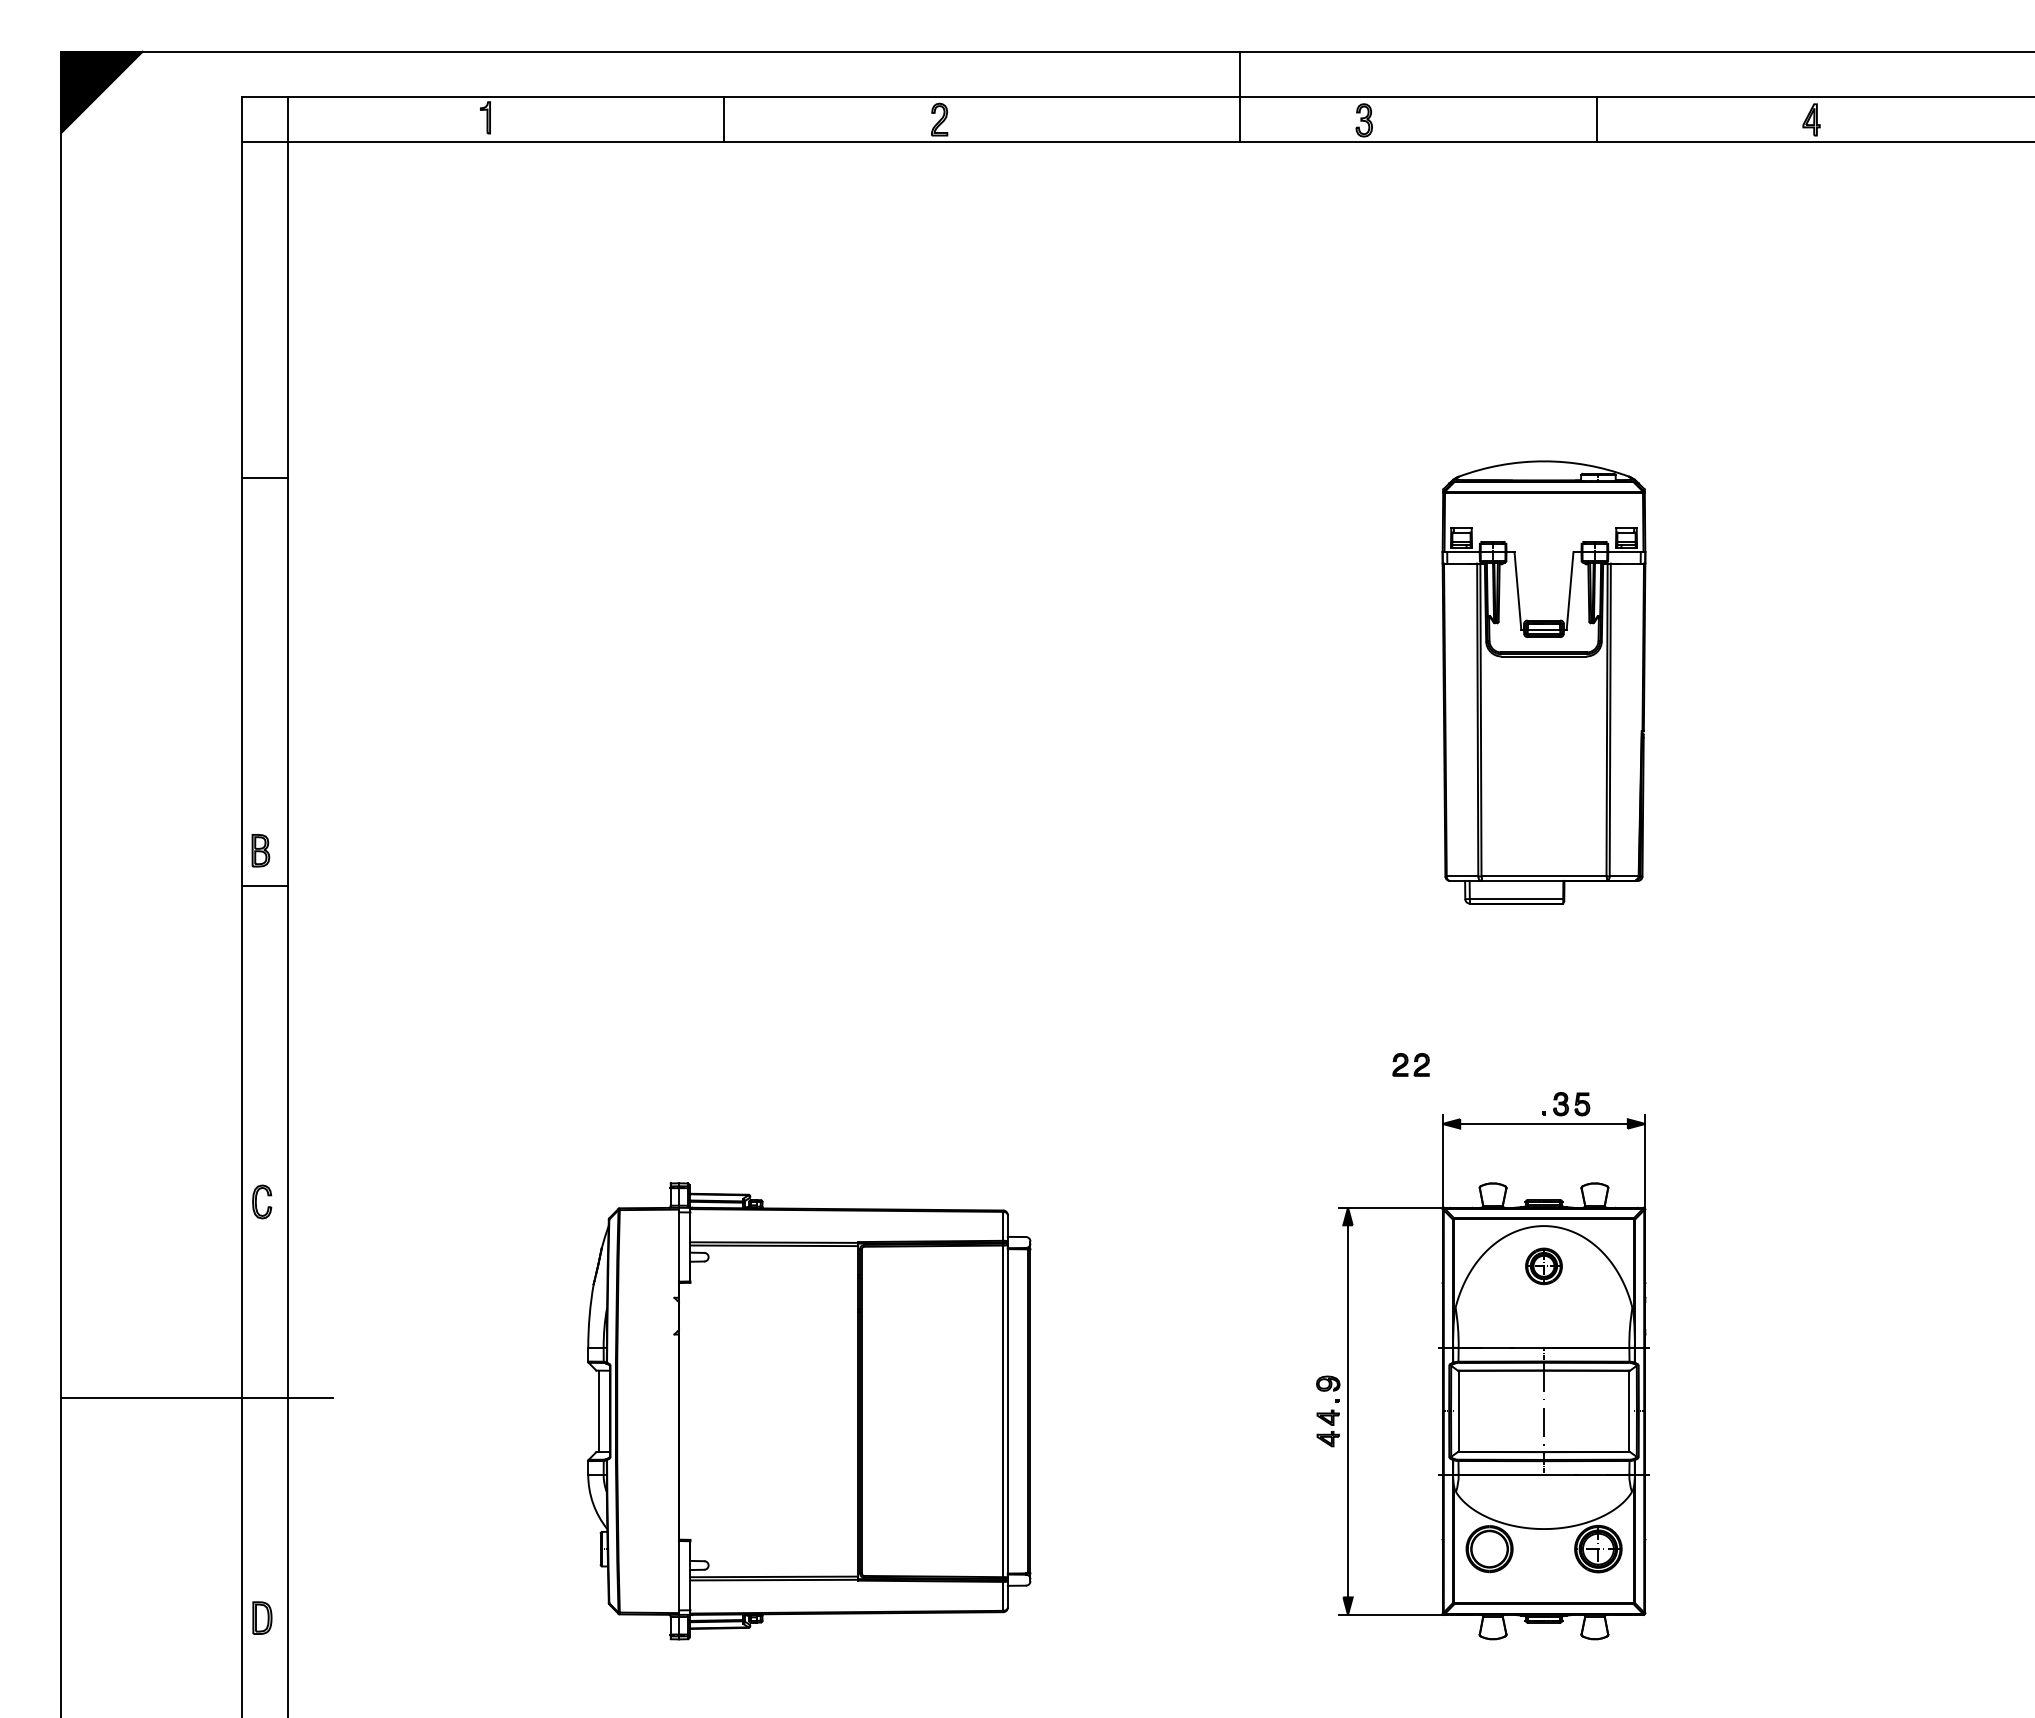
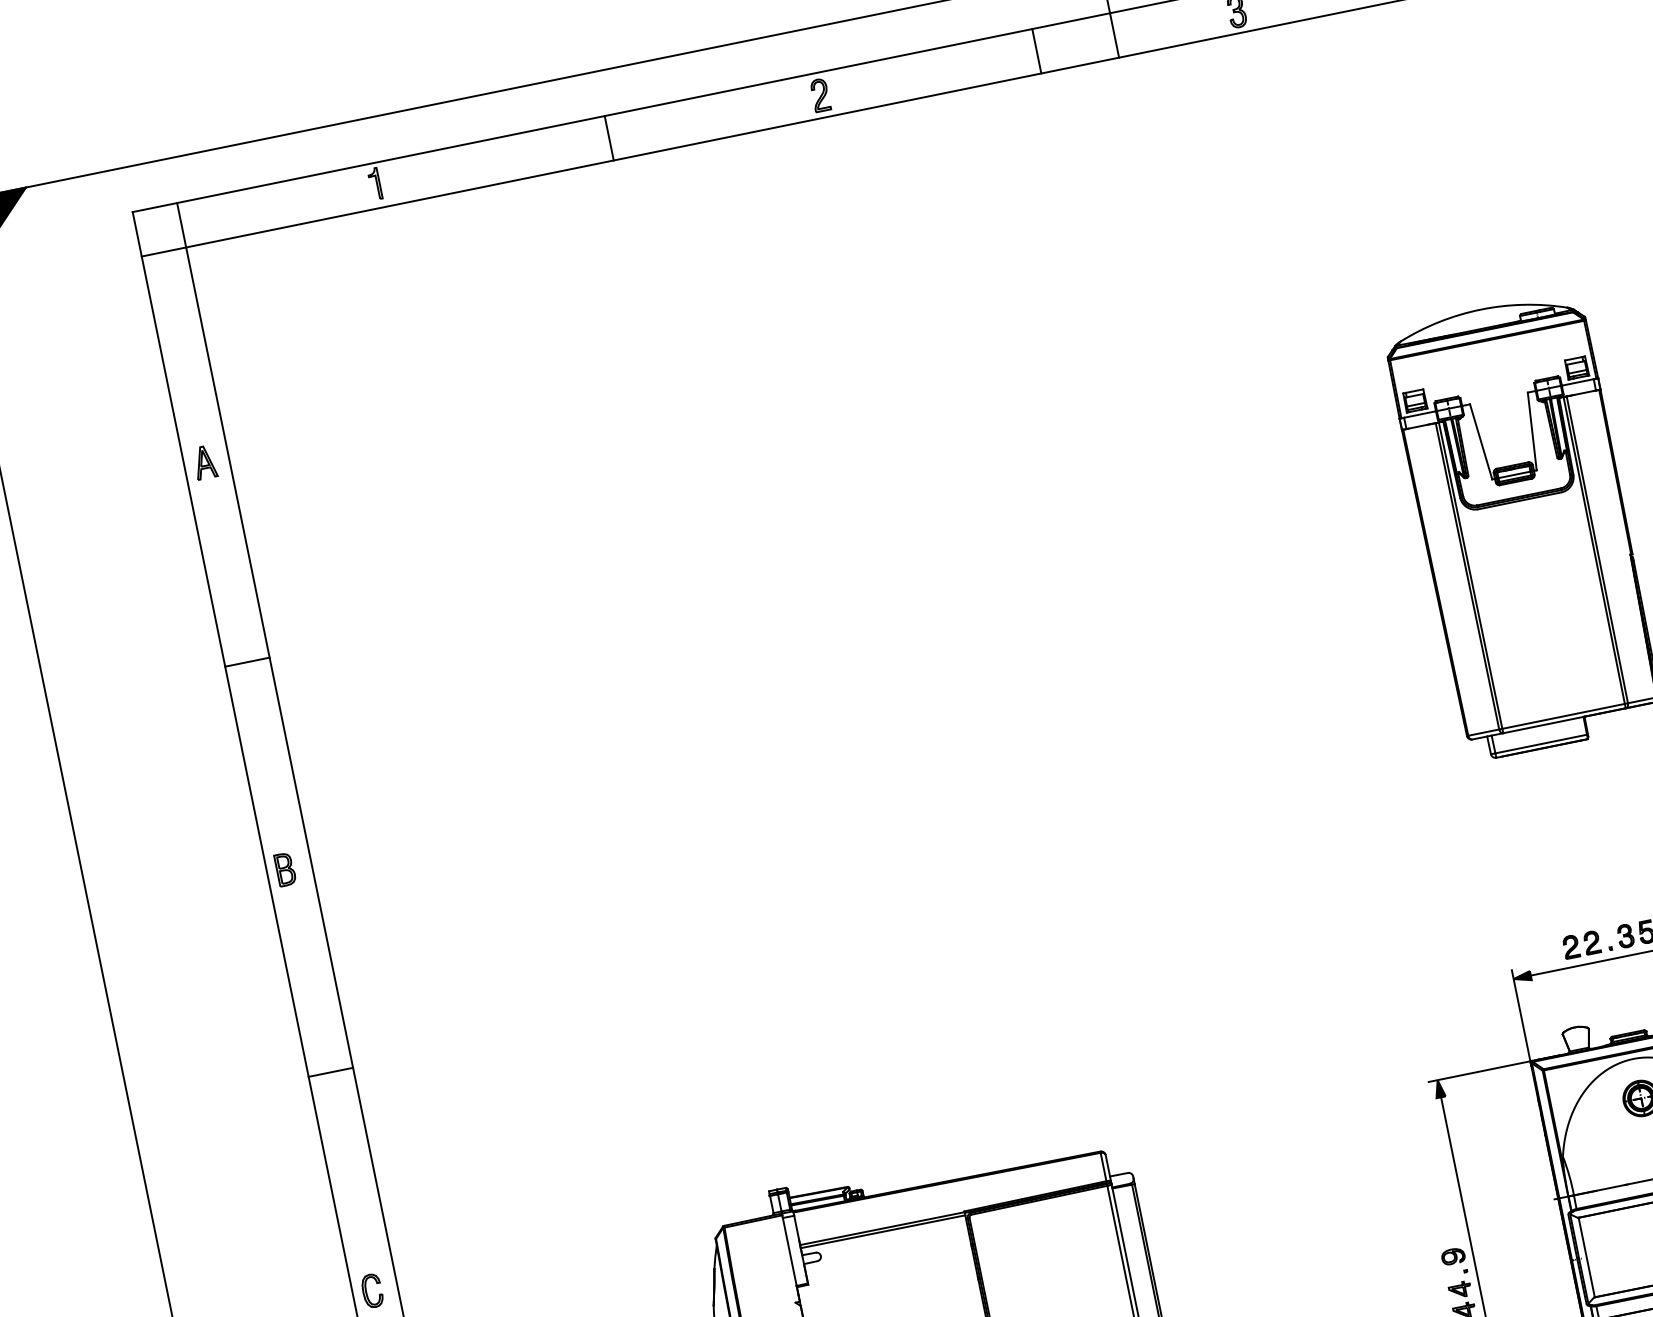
line: (1160, 119) -> (1036, 51), added
part: (263, 356) -> (205, 462), added
line: (264, 477) -> (246, 661), moved
part: (260, 850) -> (284, 869), moved
line: (264, 886) -> (330, 1072), moved
part: (1410, 1064) -> (1580, 944), moved

